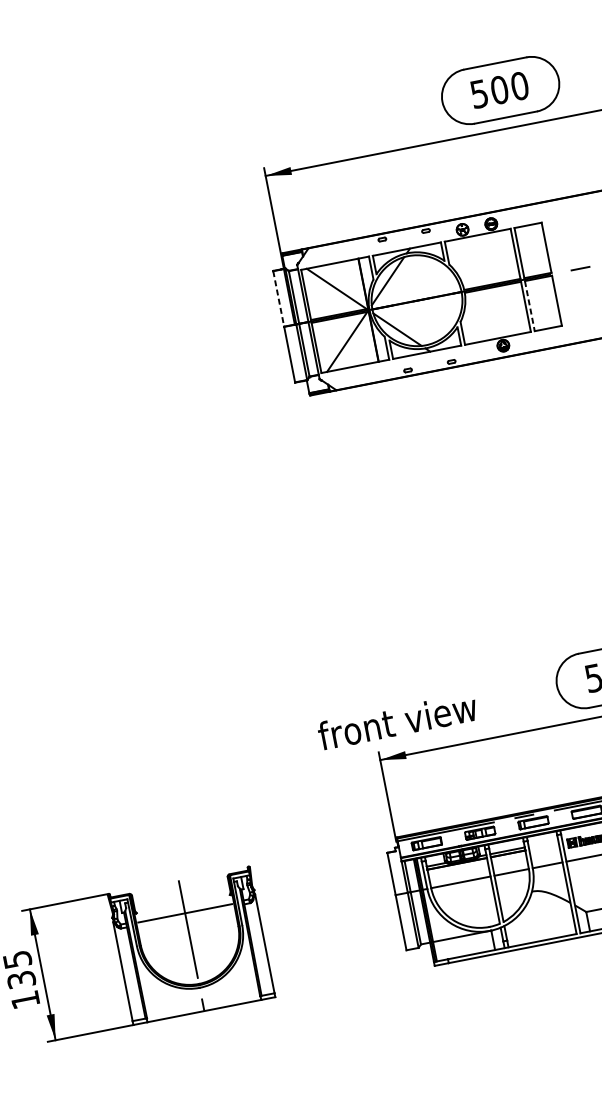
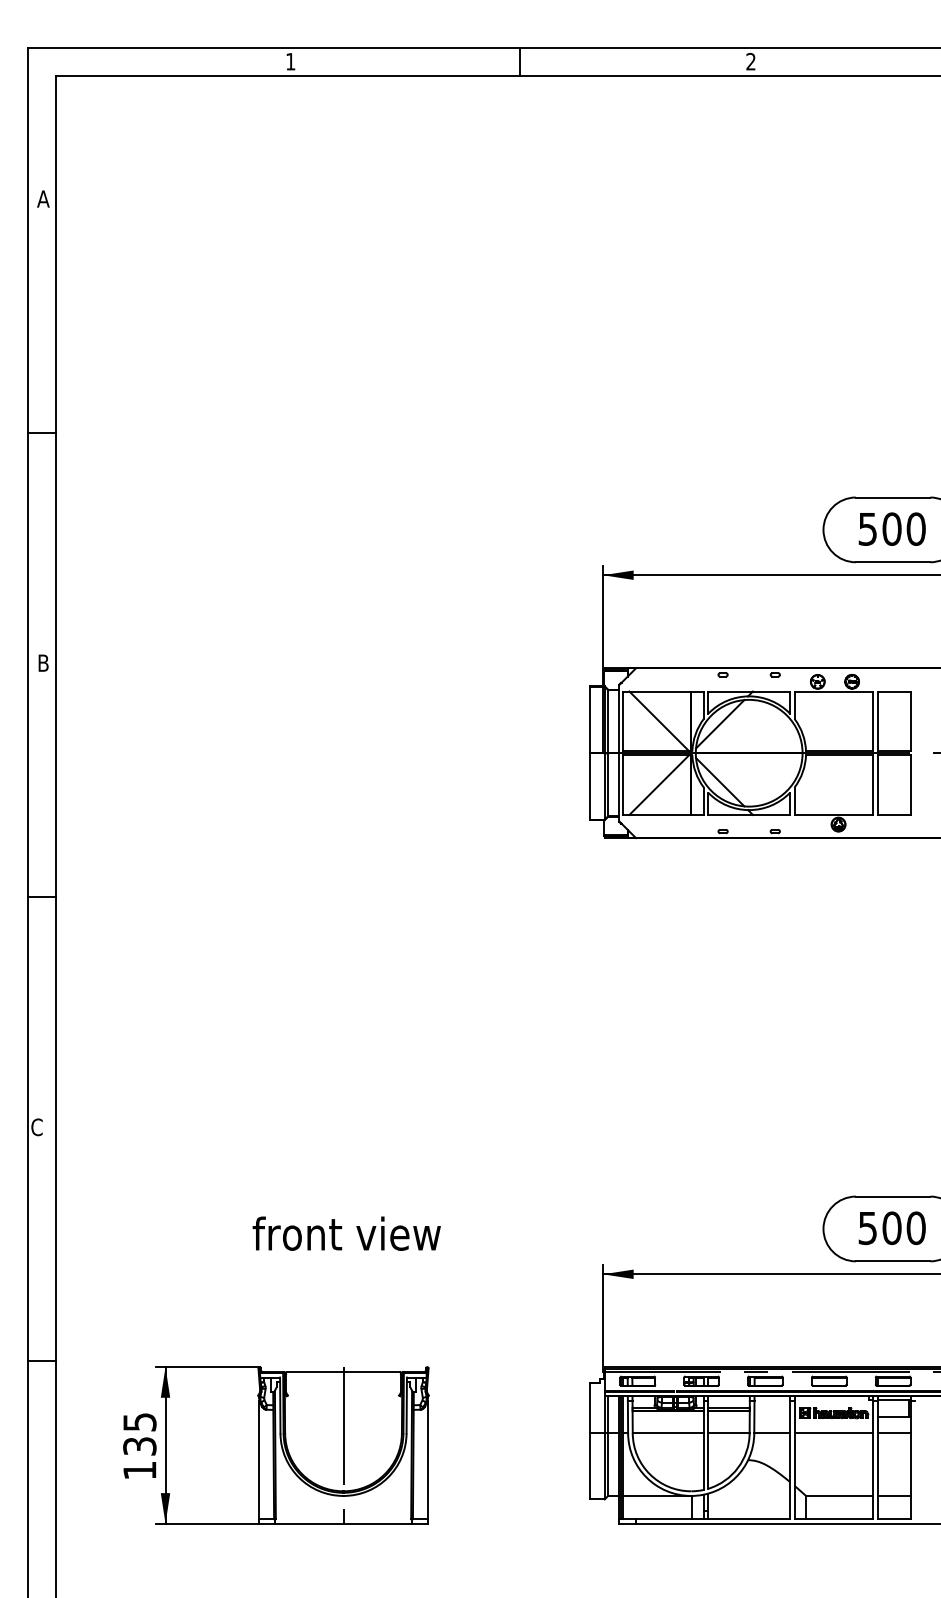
line: (279, 299) -> (590, 720), dashed -> solid
line: (530, 305) -> (878, 784), dashed -> solid
text: (397, 721) -> (346, 1233), moved
line: (185, 913) -> (343, 1371), moved

